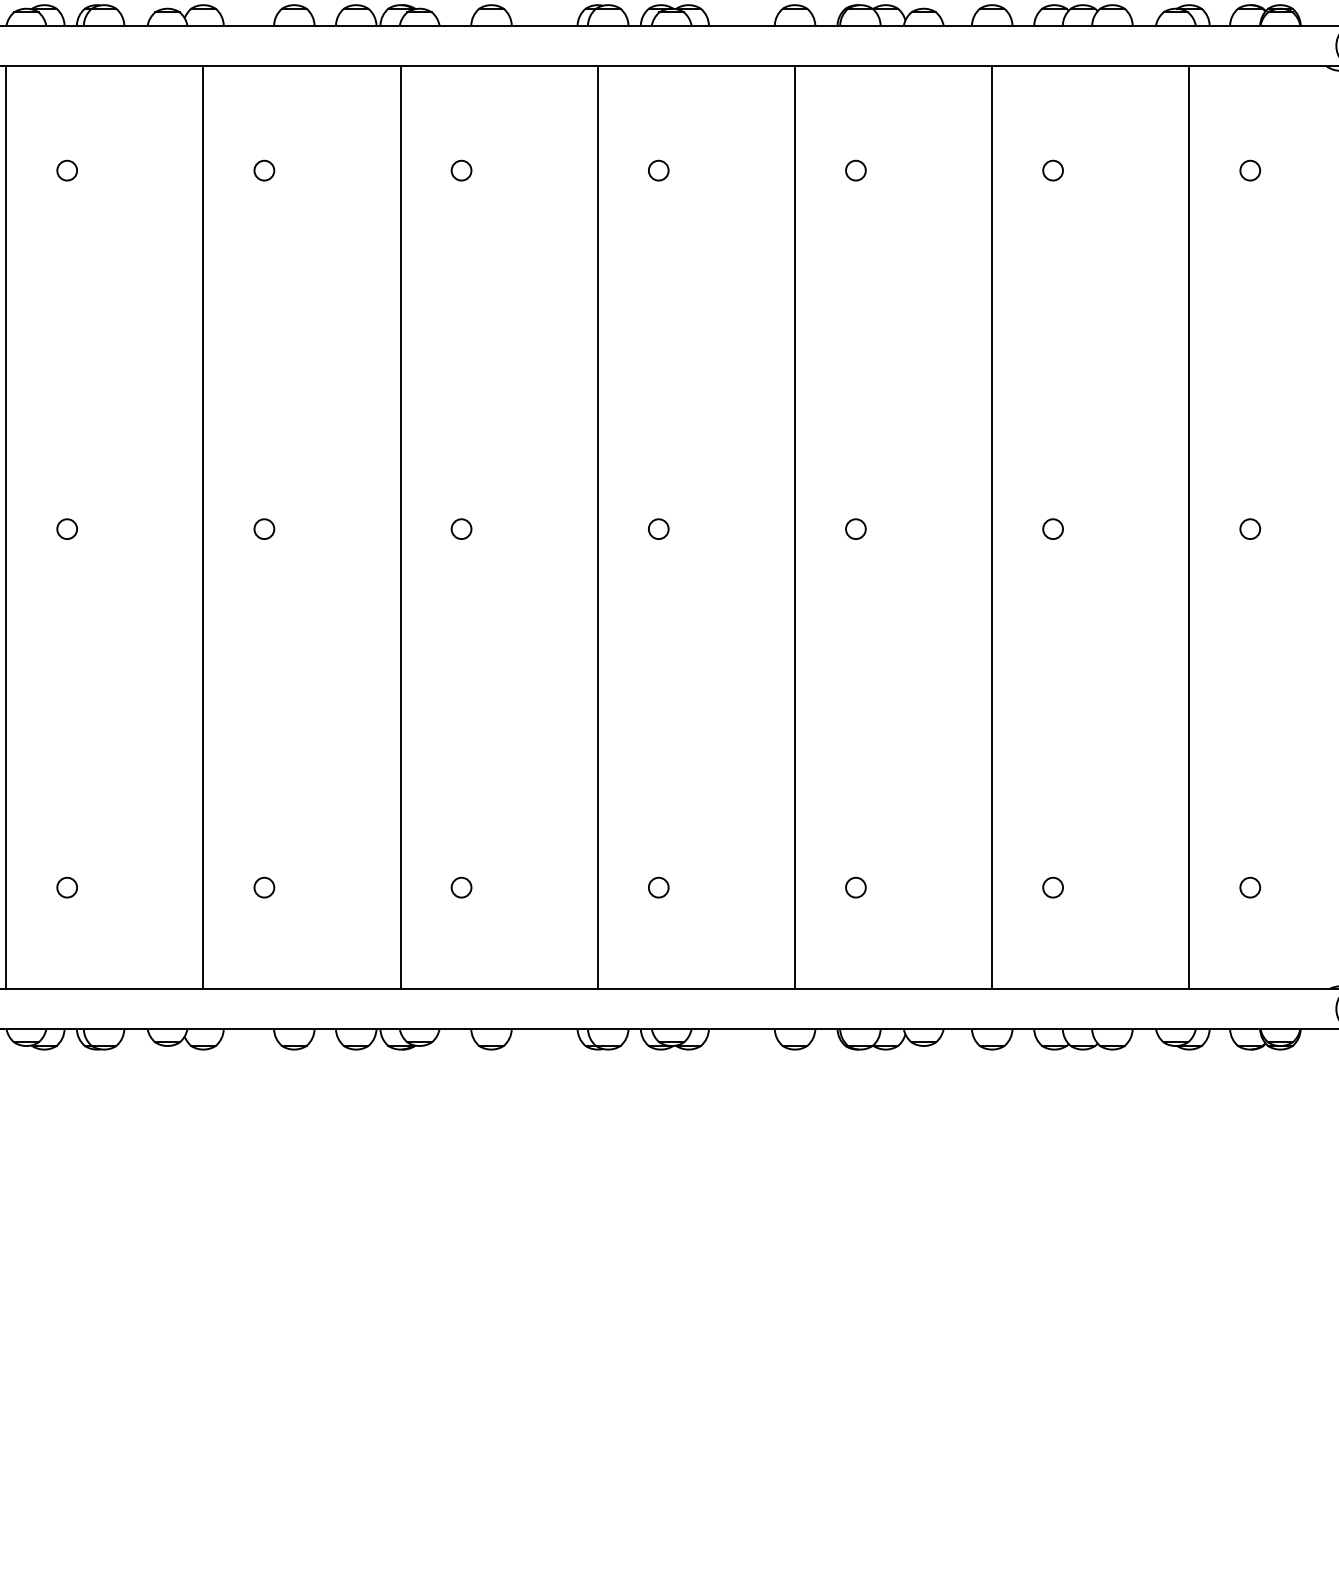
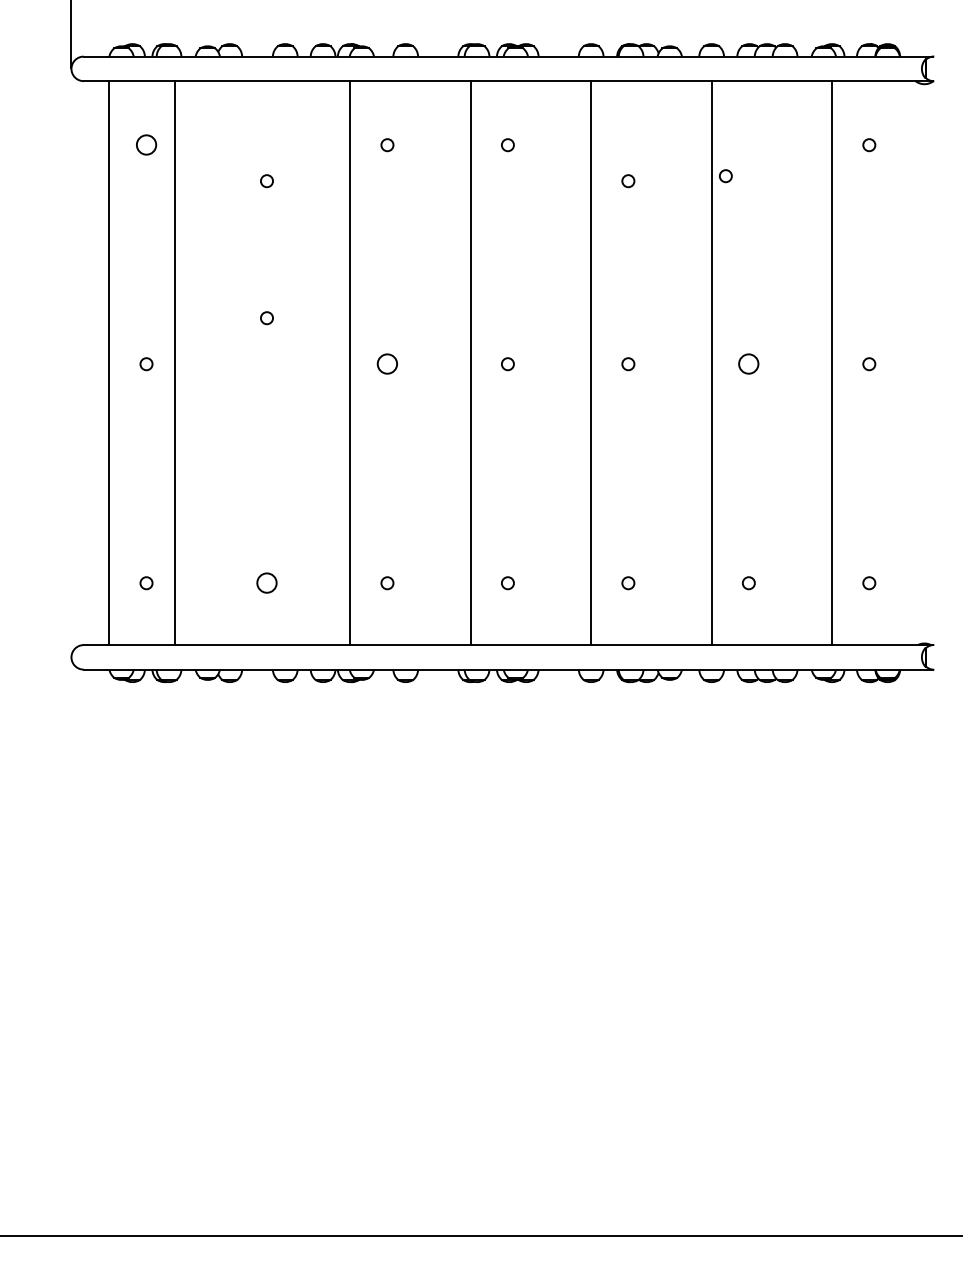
circle: (67, 171) -> (146, 145), size x1.6
circle: (263, 171) -> (266, 181), moved
circle: (856, 171) -> (628, 181), moved
circle: (1052, 171) -> (725, 176), moved
line: (203, 527) -> (174, 363), moved
circle: (263, 529) -> (266, 318), moved
circle: (461, 529) -> (387, 364), size x1.6
circle: (1052, 529) -> (748, 364), size x1.6
circle: (263, 888) -> (266, 583), size x1.6

